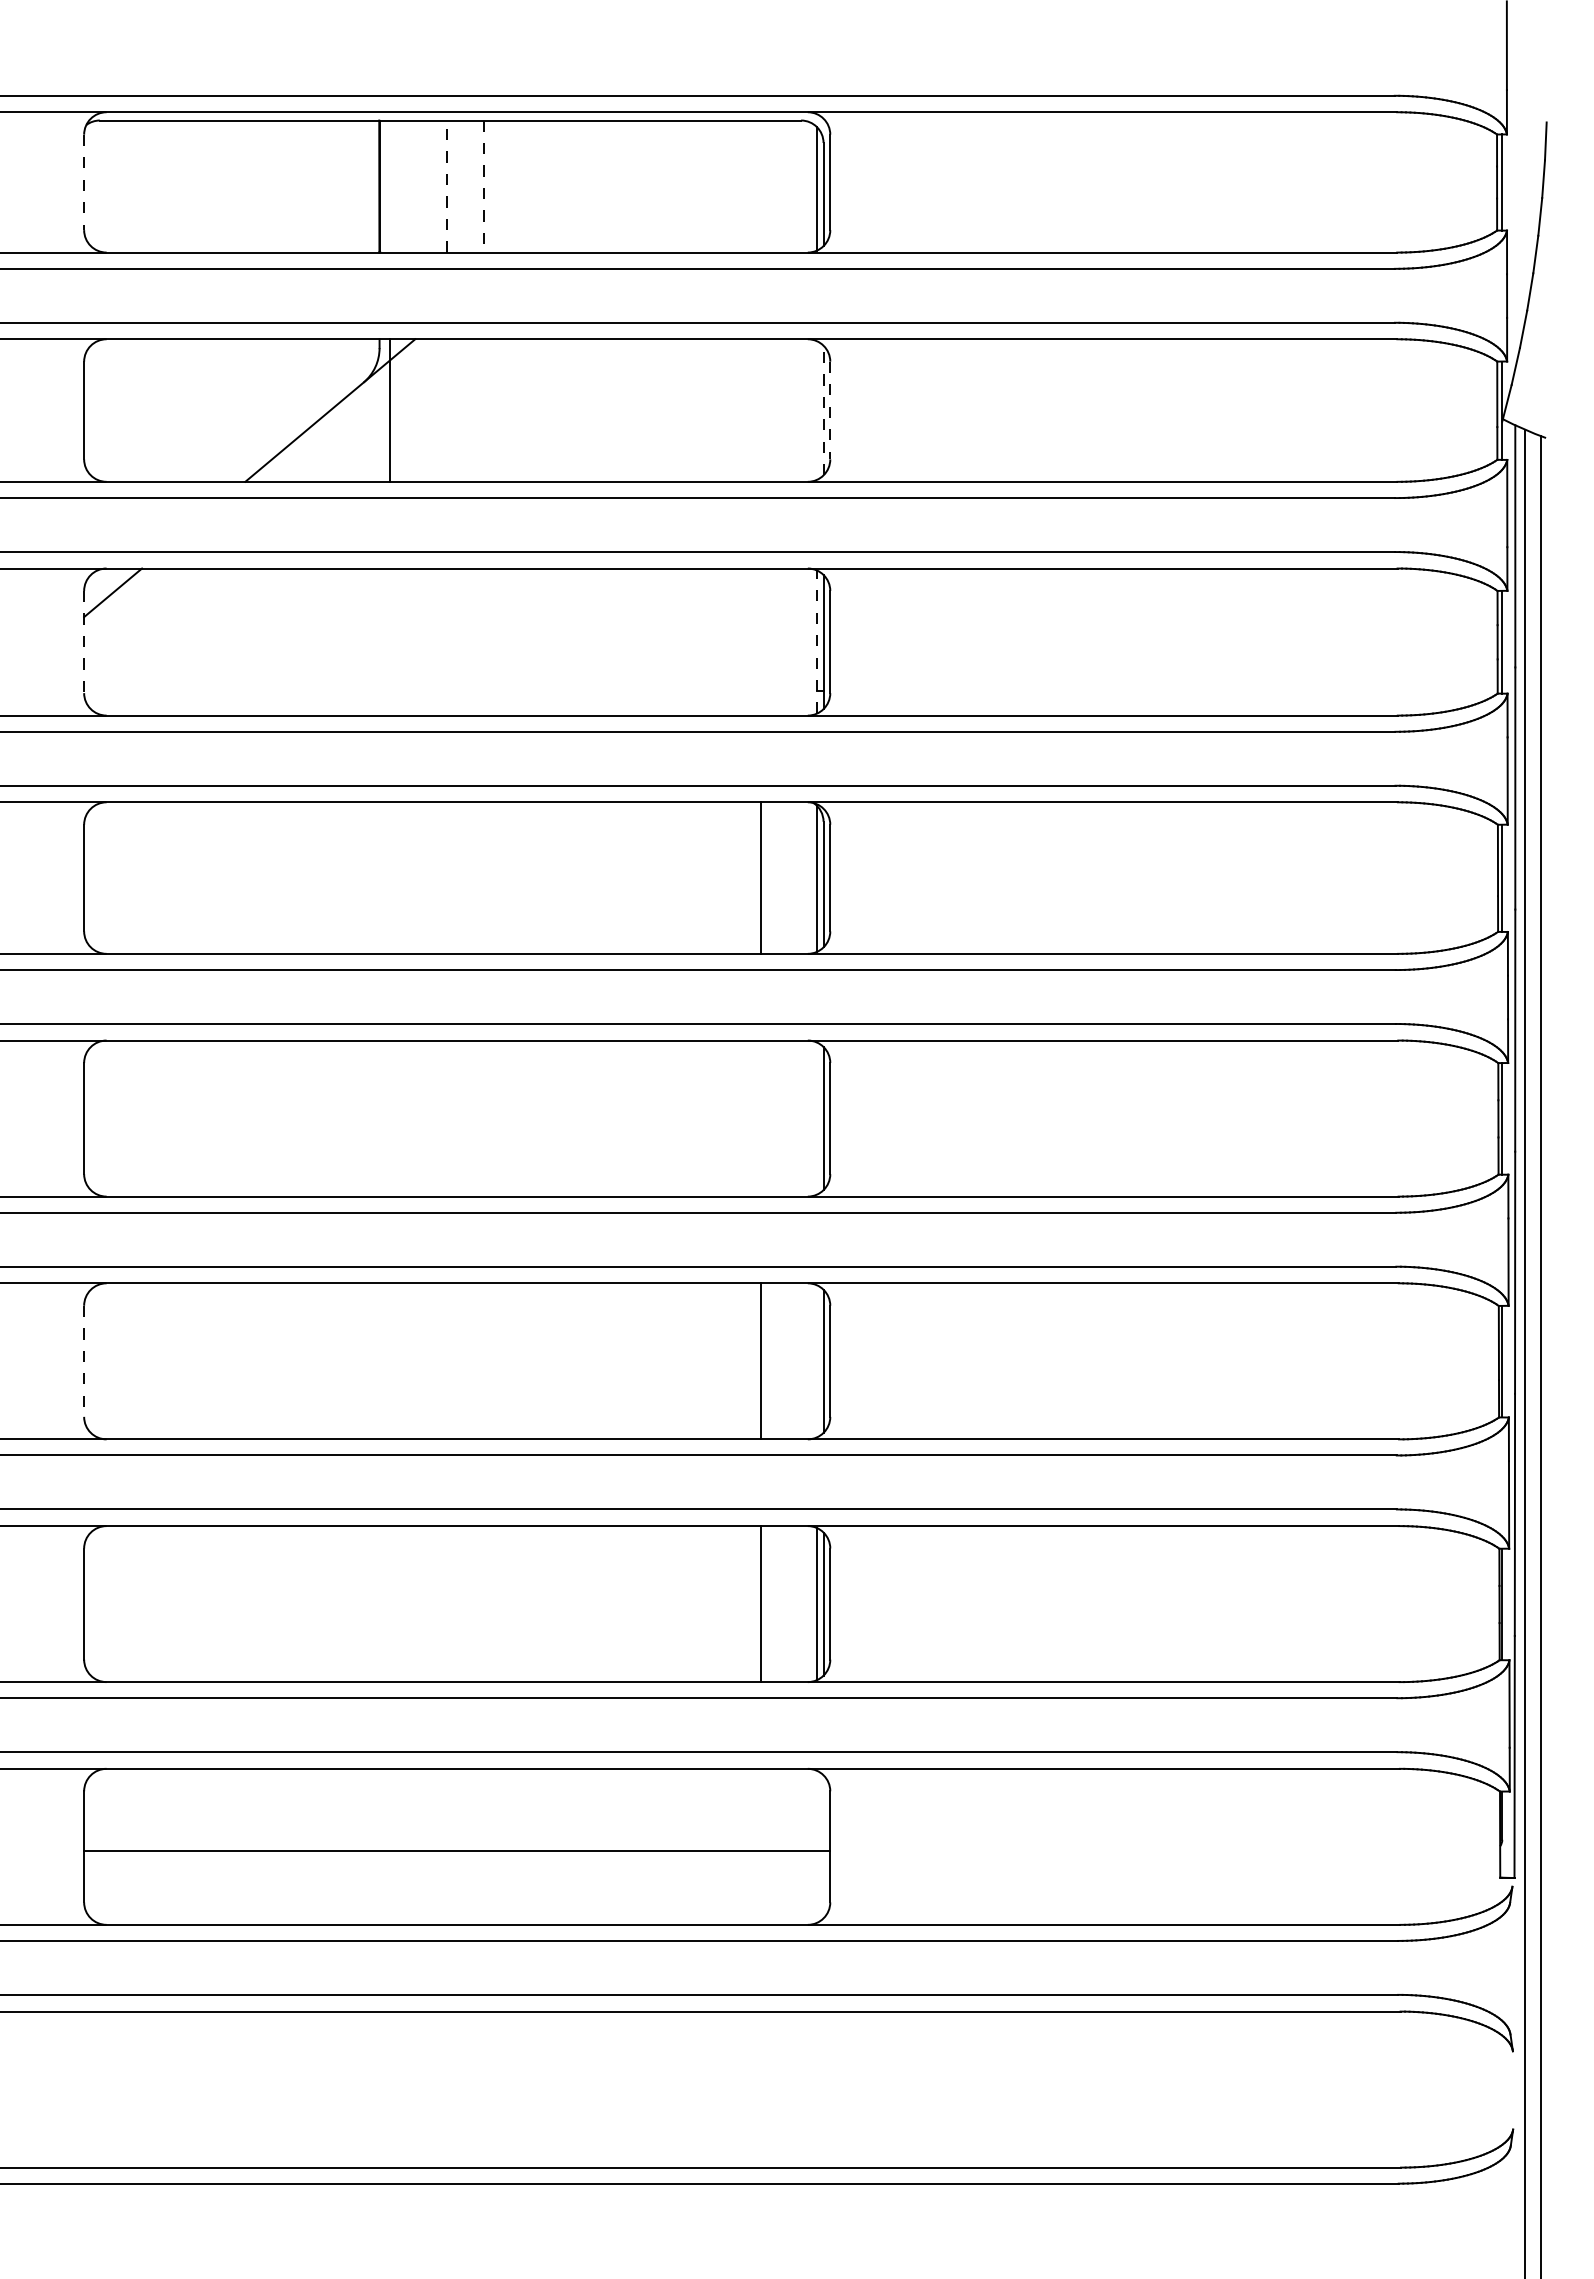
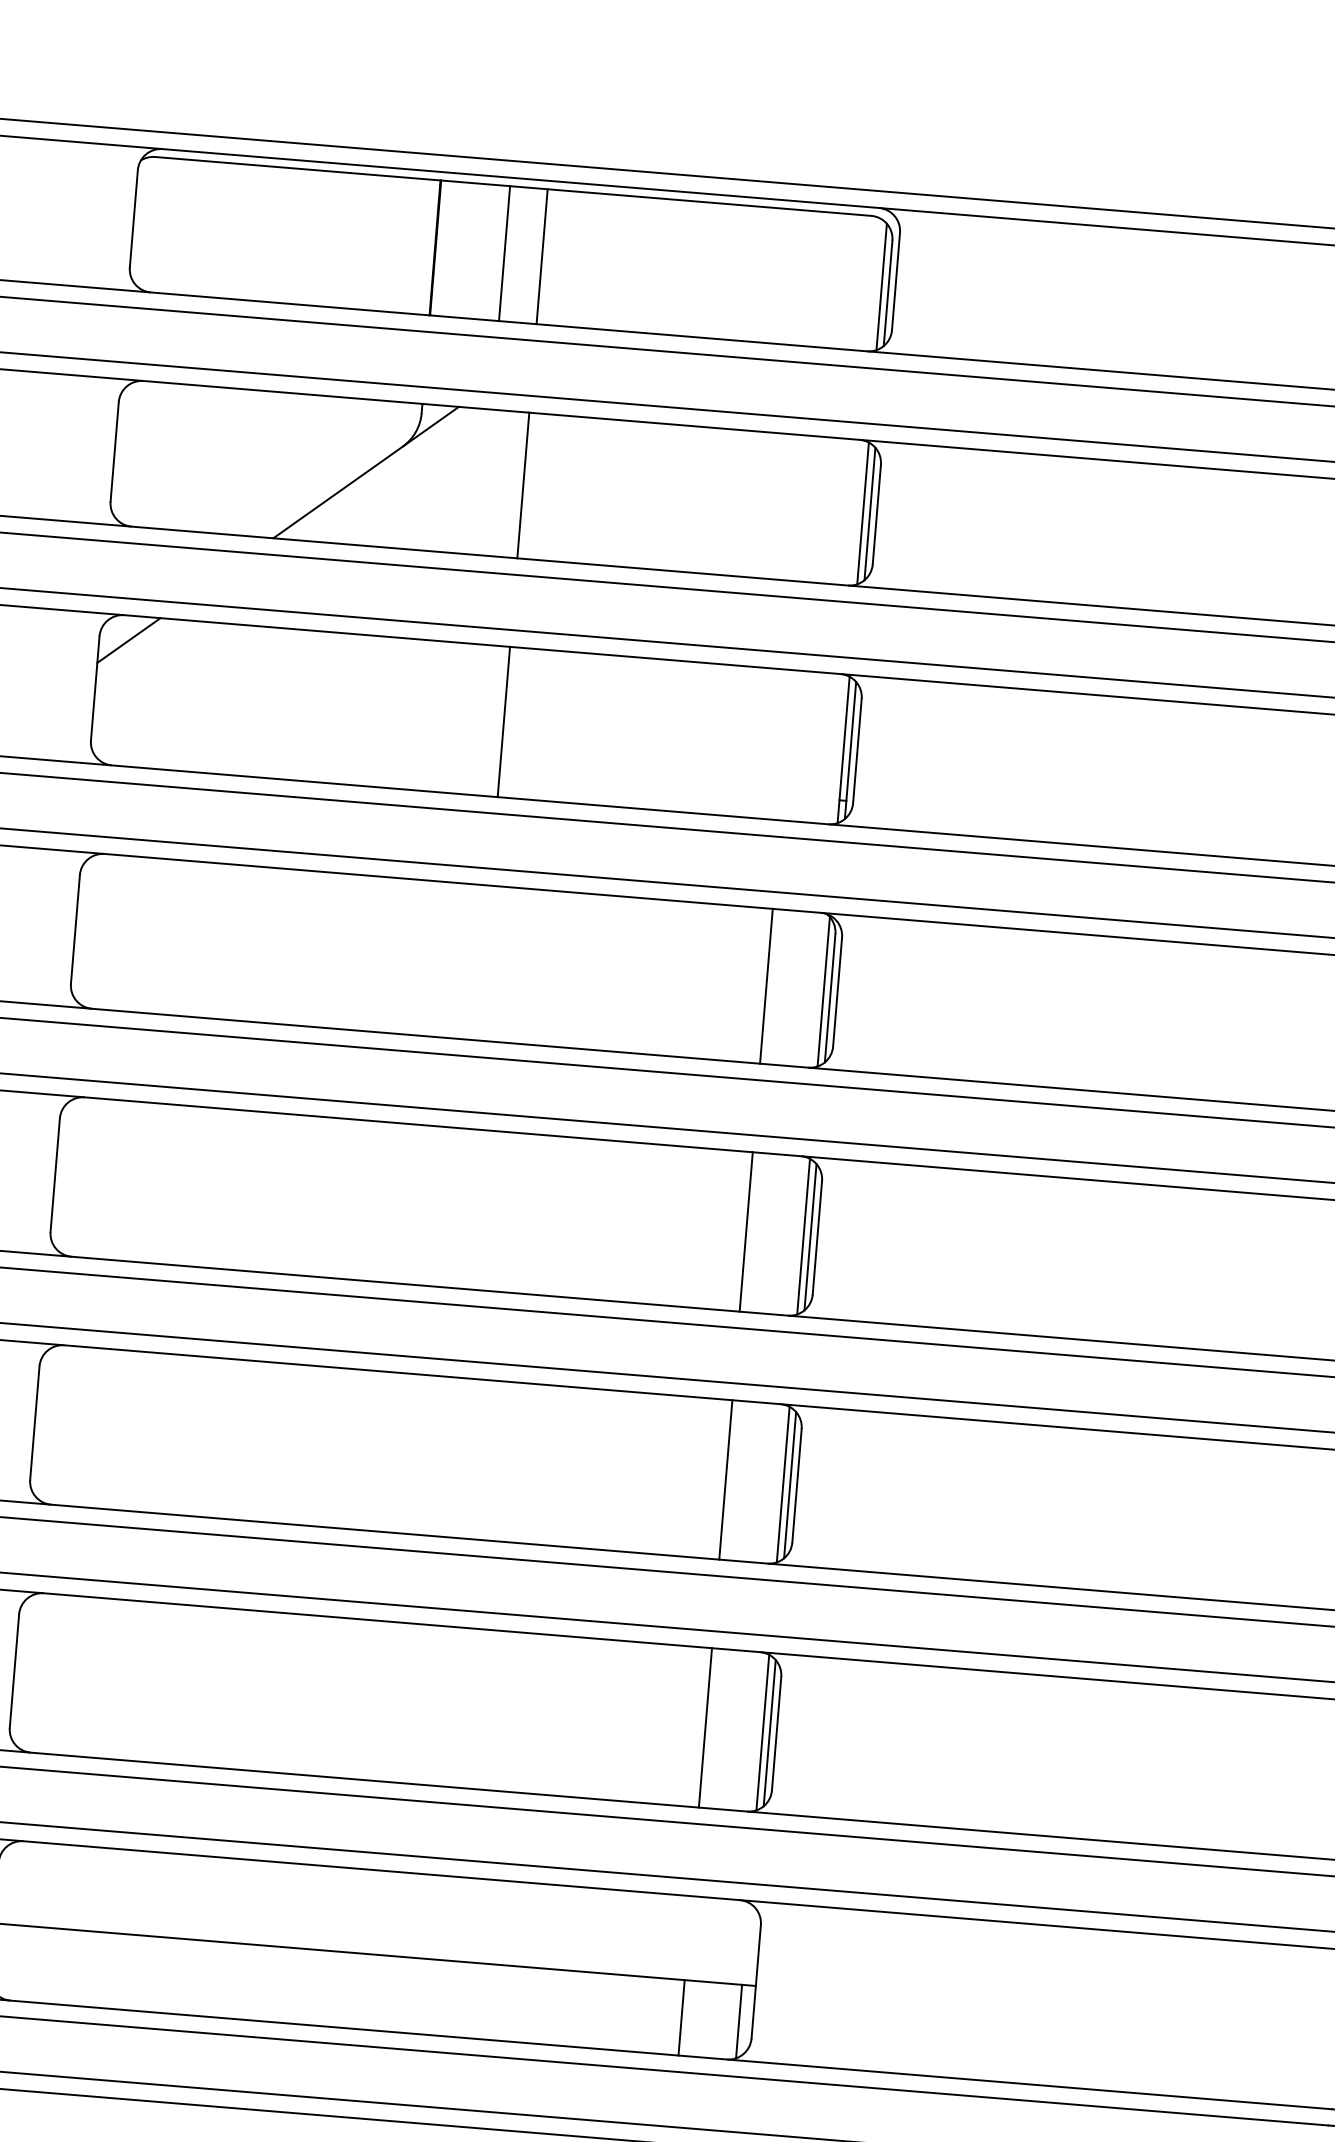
line: (84, 182) -> (134, 219), dashed -> solid
line: (447, 186) -> (504, 253), dashed -> solid
line: (484, 187) -> (542, 257), dashed -> solid
line: (390, 410) -> (523, 485), moved
line: (816, 410) -> (862, 513), added
line: (823, 410) -> (869, 513), dashed -> solid
line: (830, 410) -> (877, 514), dashed -> solid
line: (484, 641) -> (504, 721), added
line: (84, 642) -> (95, 688), dashed -> solid
line: (816, 642) -> (843, 750), dashed -> solid
line: (760, 1118) -> (746, 1231), added
line: (816, 1118) -> (803, 1236), added
line: (84, 1361) -> (35, 1423), dashed -> solid
line: (816, 1361) -> (782, 1484), added
line: (816, 1886) -> (738, 2021), added
line: (760, 1887) -> (681, 2017), added

